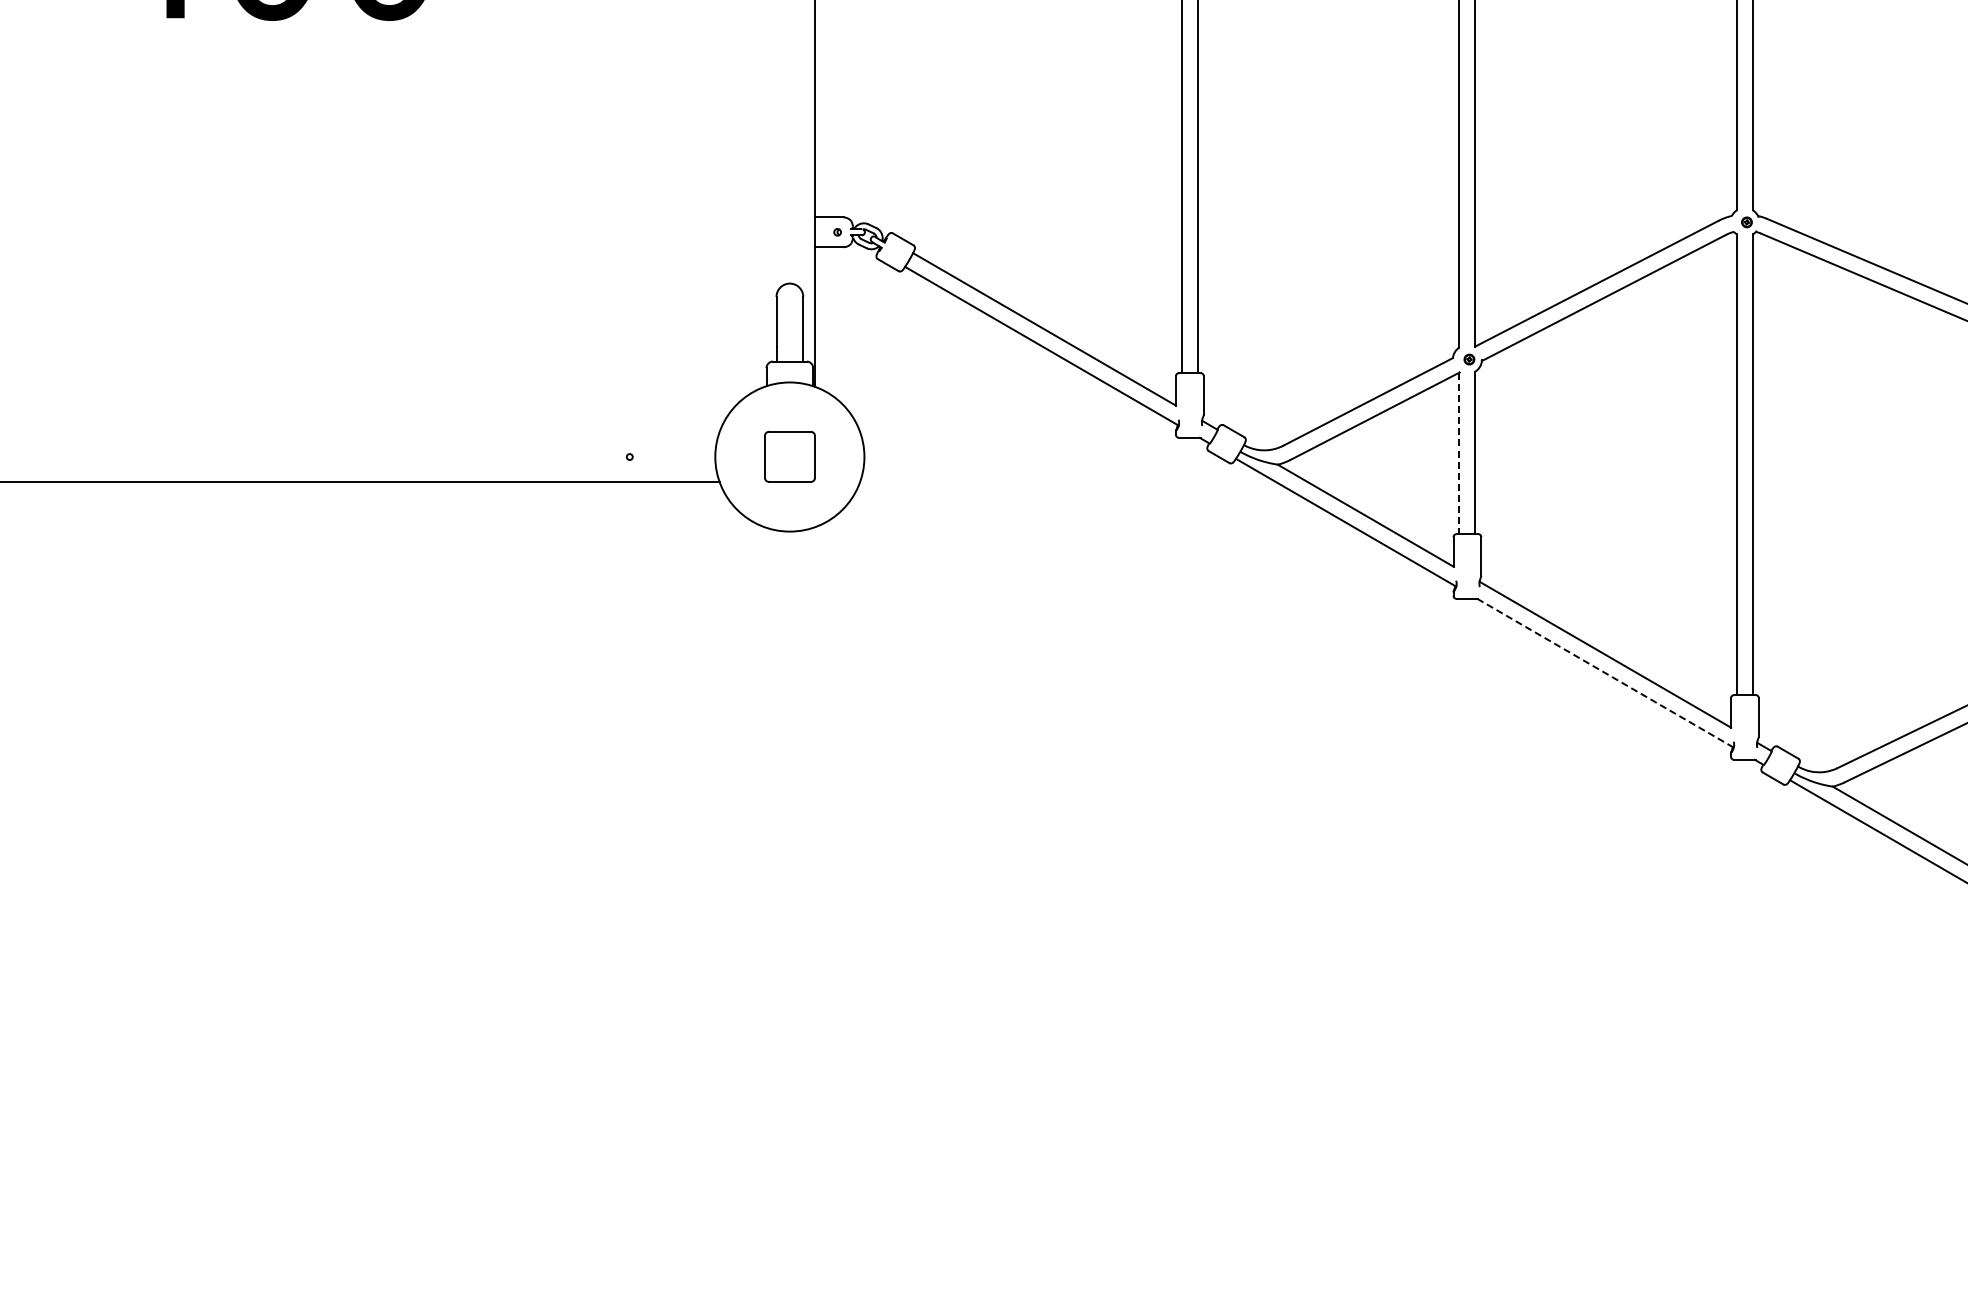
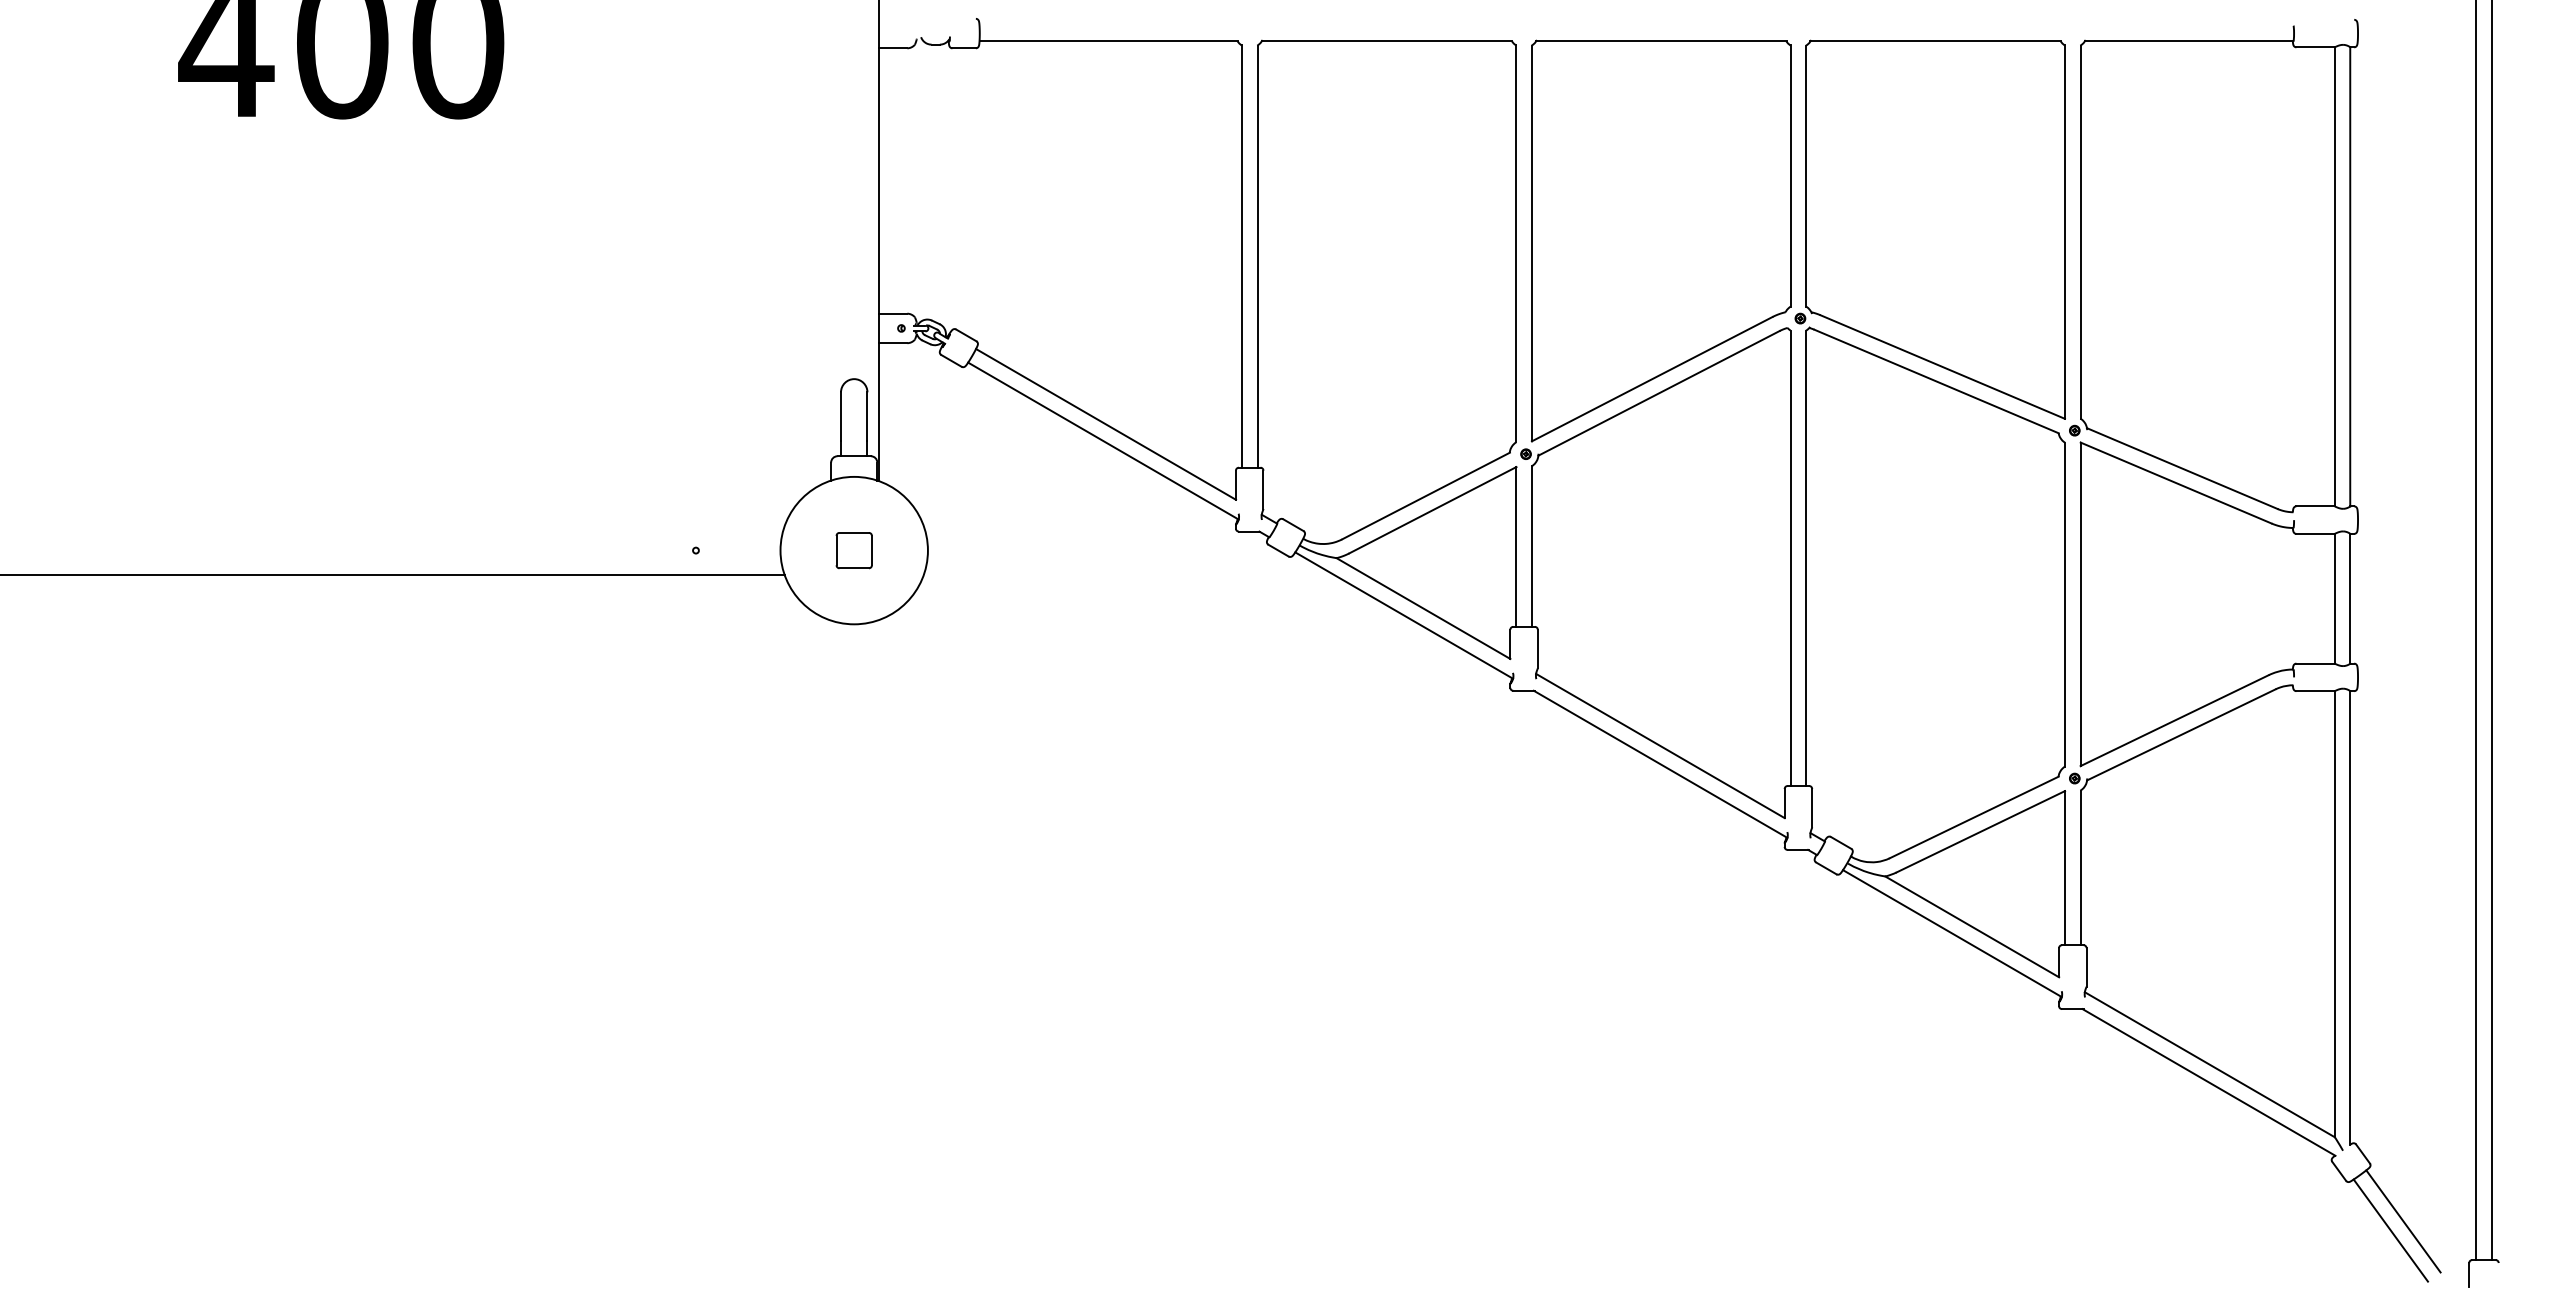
line: (1459, 453) -> (1516, 547), dashed -> solid
part: (789, 456) -> (853, 550), size x0.71
line: (1605, 673) -> (1660, 764), dashed -> solid

